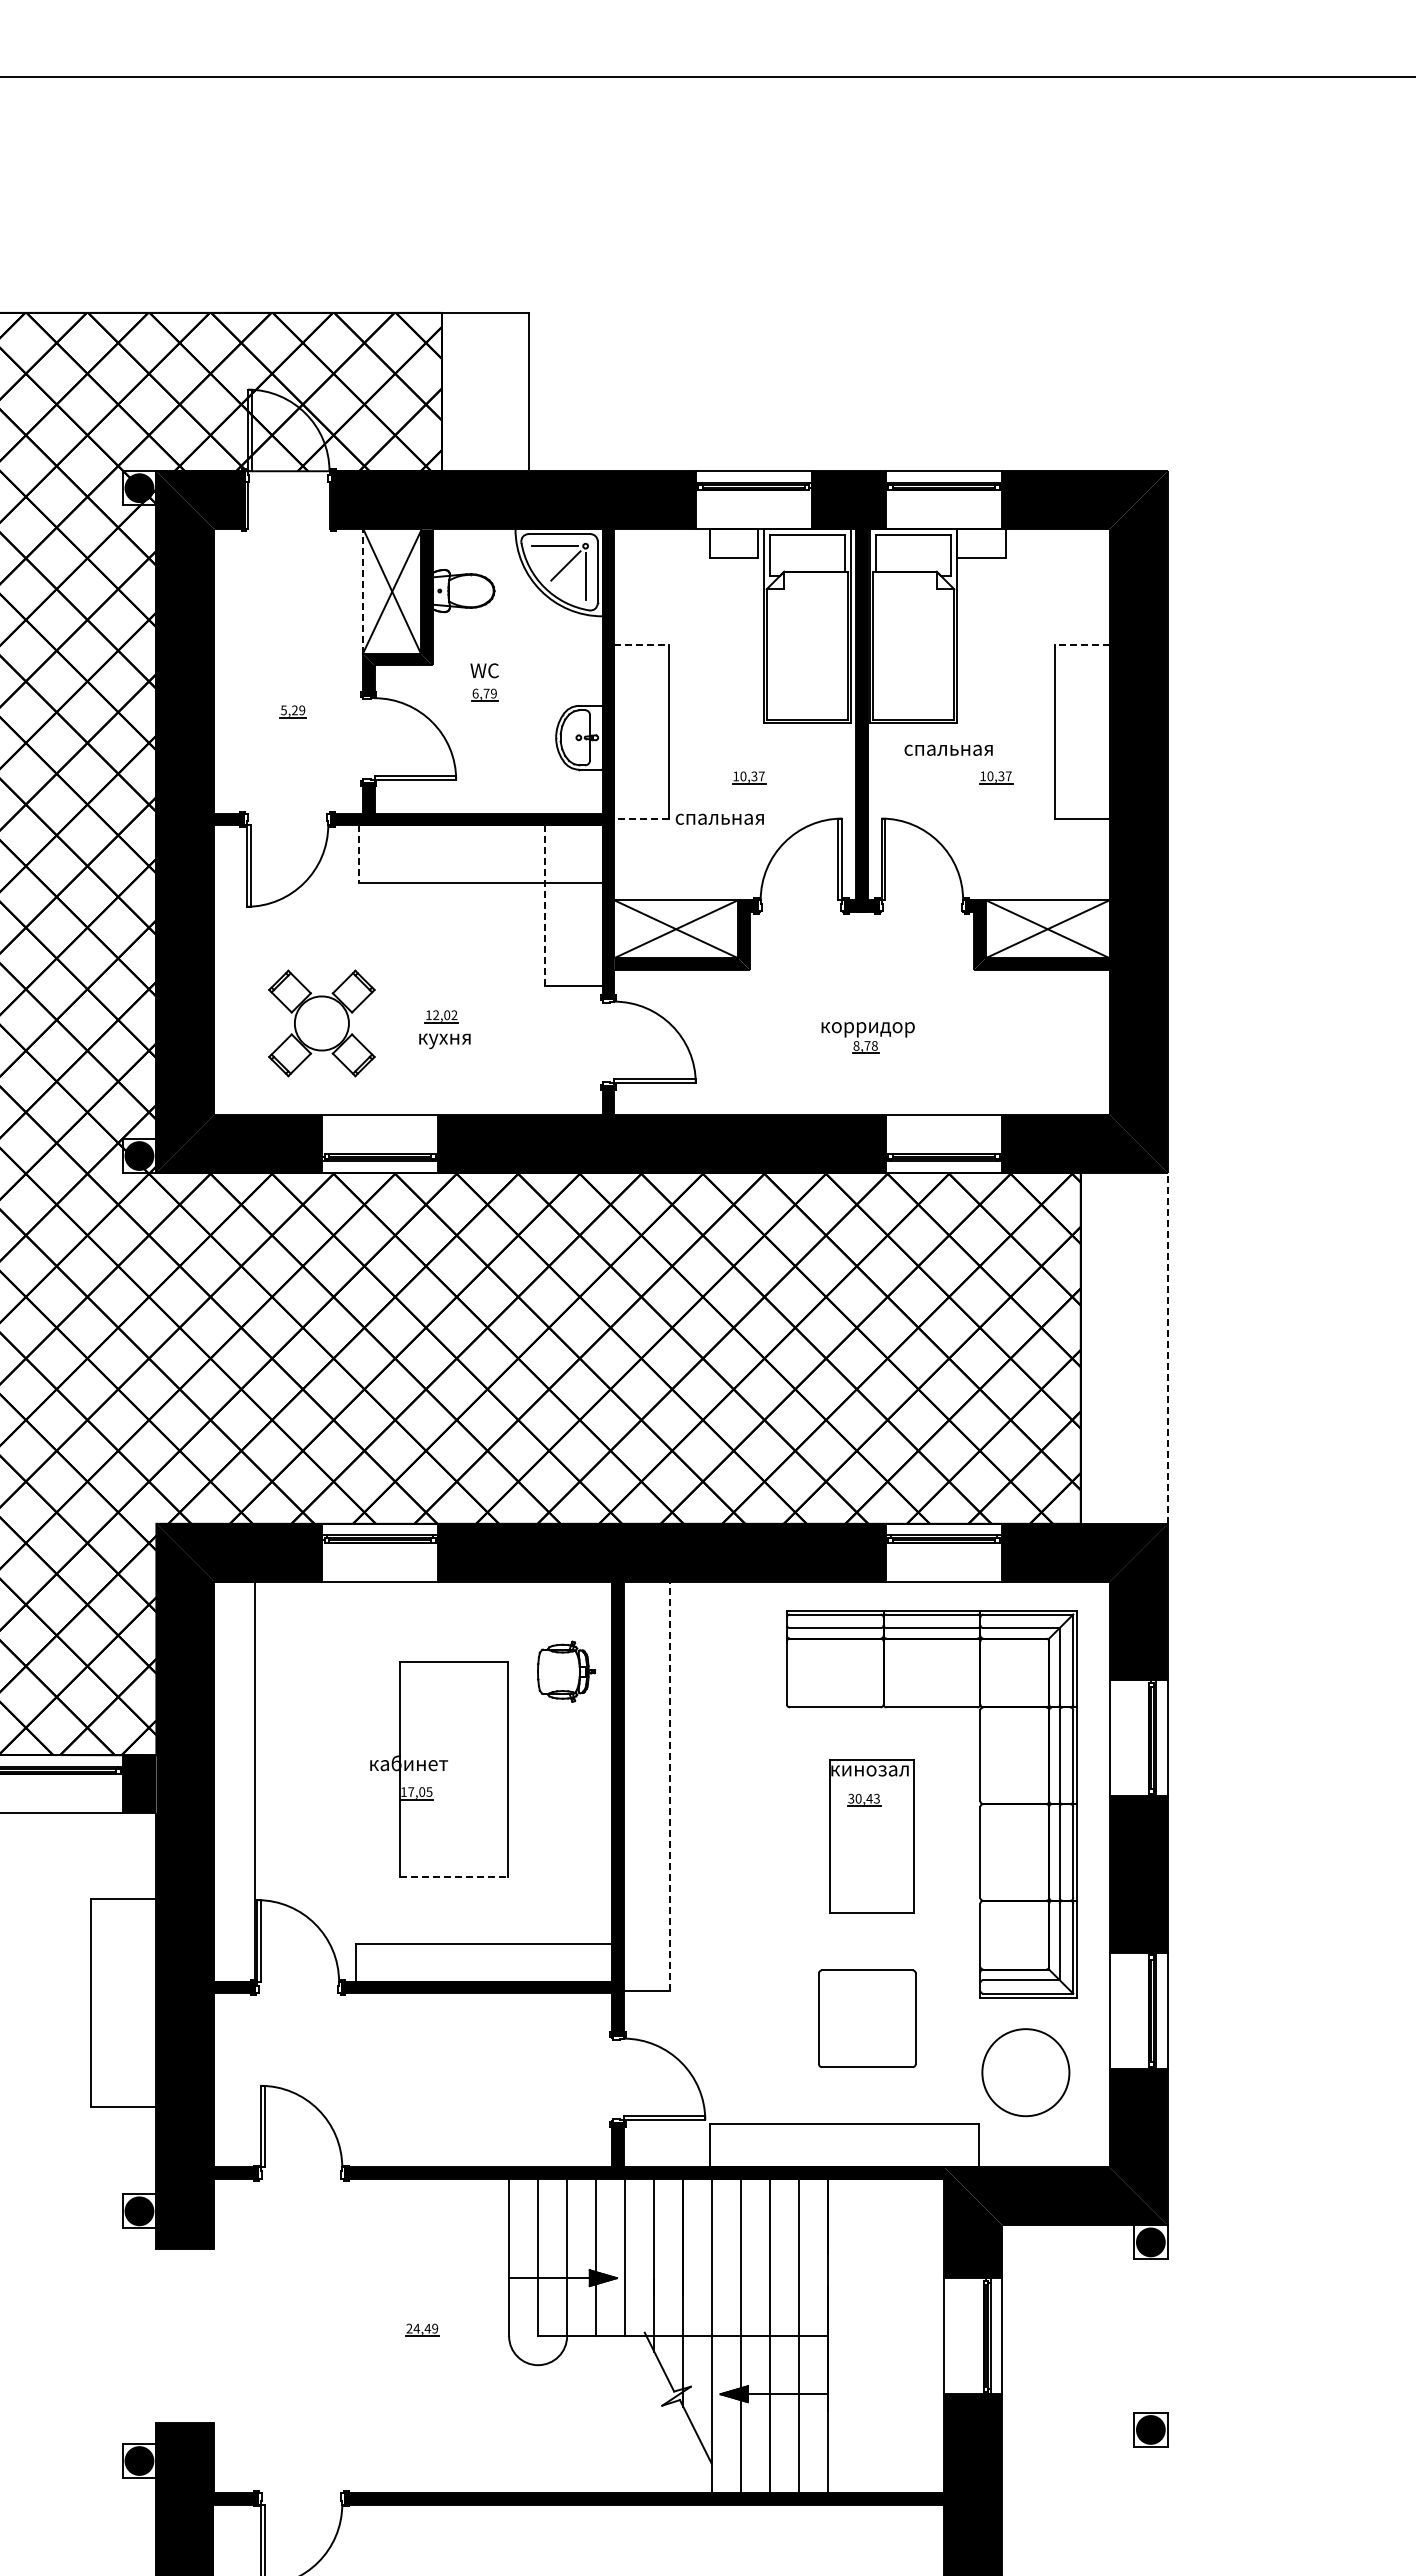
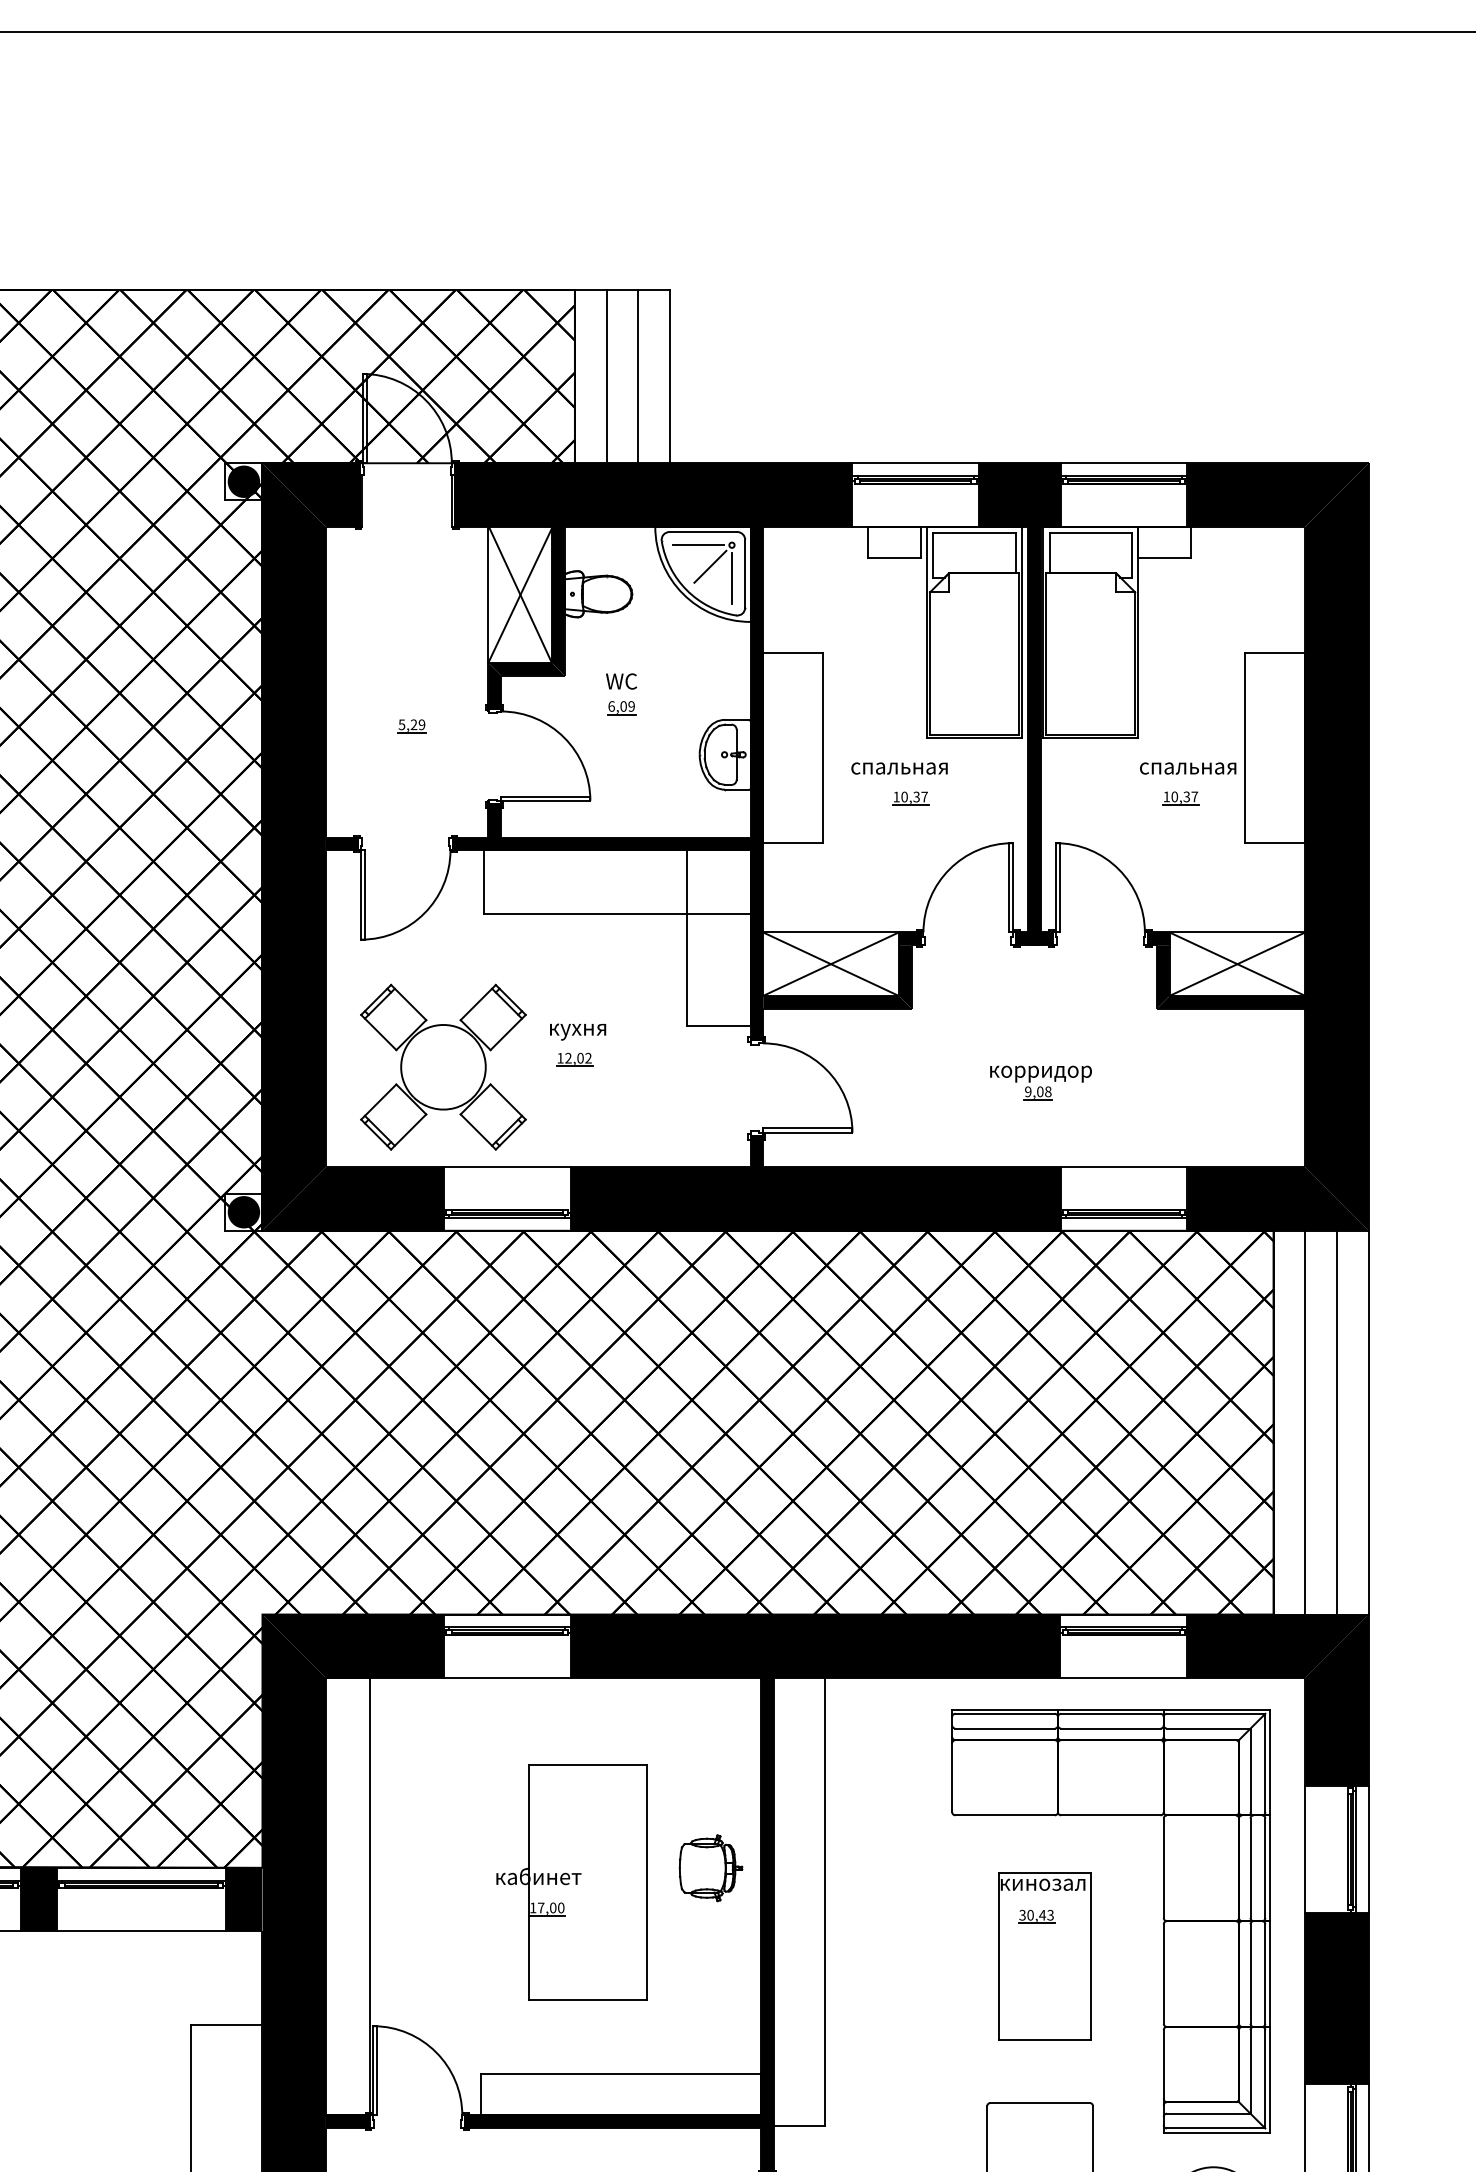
line: (471, 391) -> (607, 376), added
line: (500, 391) -> (638, 376), added
line: (362, 591) -> (487, 594), dashed -> solid
line: (642, 644) -> (794, 652), dashed -> solid
line: (1081, 644) -> (1274, 652), dashed -> solid
text: (486, 693) -> (623, 706), 6,79 -> 6,09
text: (948, 749) -> (1187, 767), moved
line: (641, 818) -> (793, 843), dashed -> solid
text: (719, 818) -> (899, 767), moved
line: (358, 854) -> (483, 882), dashed -> solid
line: (544, 905) -> (686, 938), dashed -> solid
part: (321, 1023) -> (443, 1067), size x1.43
text: (444, 1041) -> (577, 1032), moved
text: (861, 1045) -> (1033, 1091), 8,78 -> 9,08
line: (1109, 1347) -> (1304, 1421), added
line: (1138, 1347) -> (1336, 1421), added
line: (1167, 1347) -> (1368, 1421), dashed -> solid
part: (566, 1671) -> (711, 1867), moved
line: (670, 1786) -> (824, 1901), dashed -> solid
text: (429, 1791) -> (561, 1907), 17,05 -> 17,00
line: (454, 1876) -> (588, 2000), dashed -> solid

